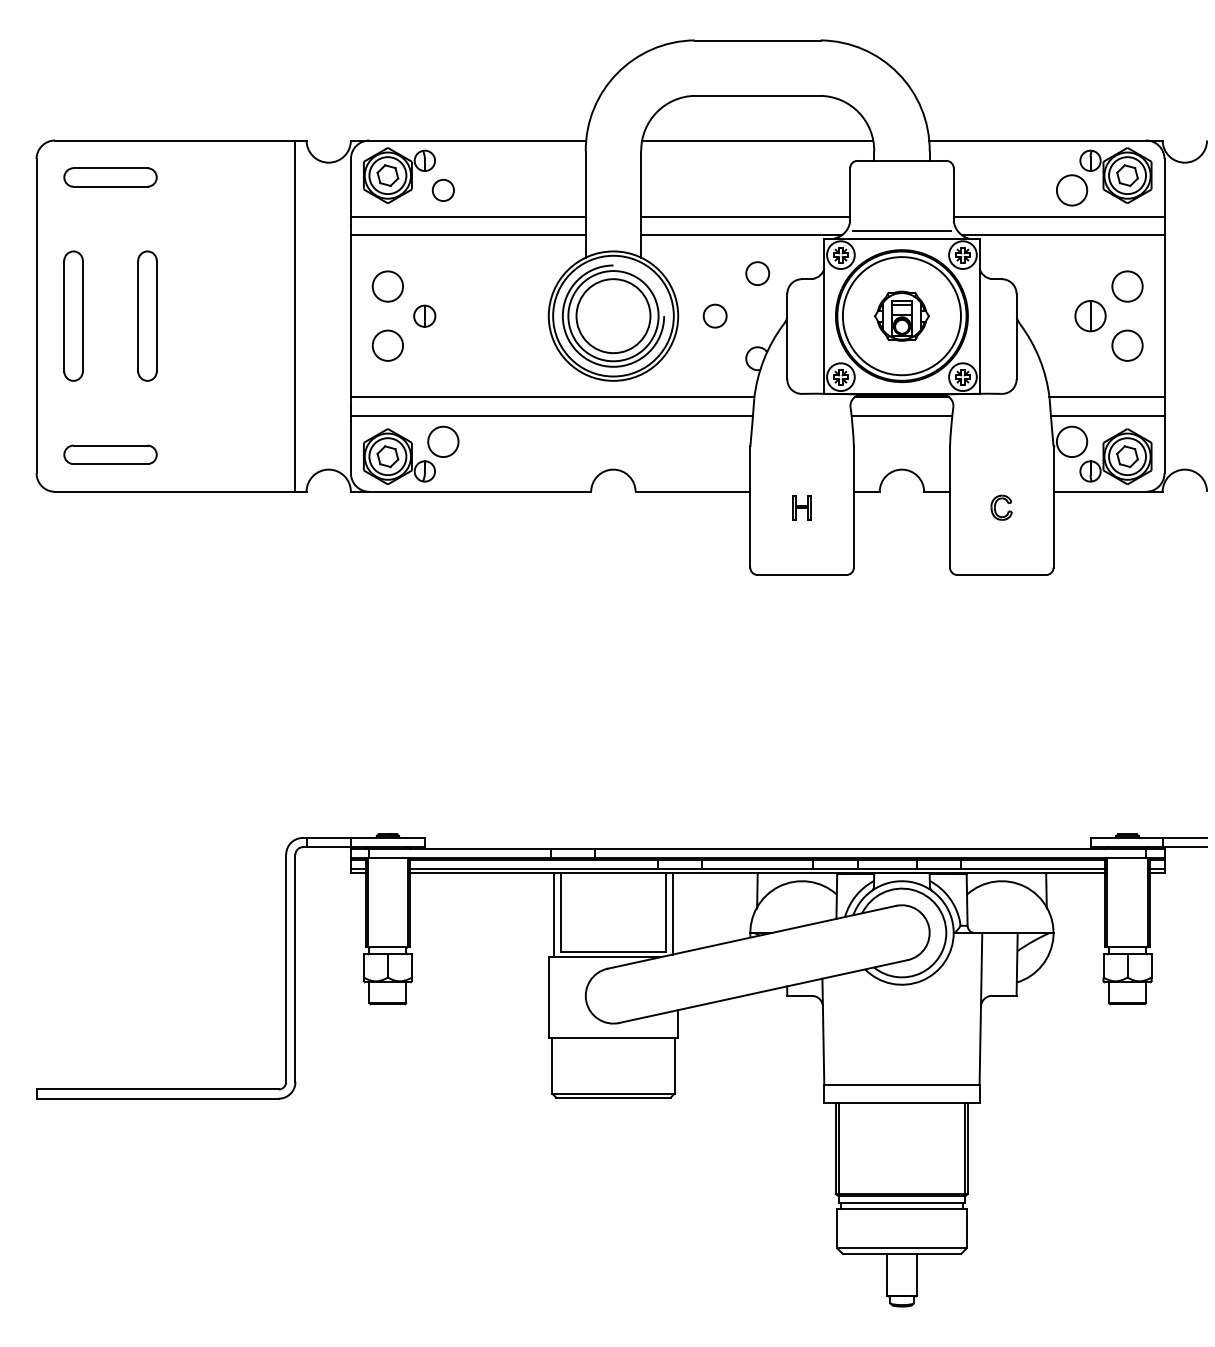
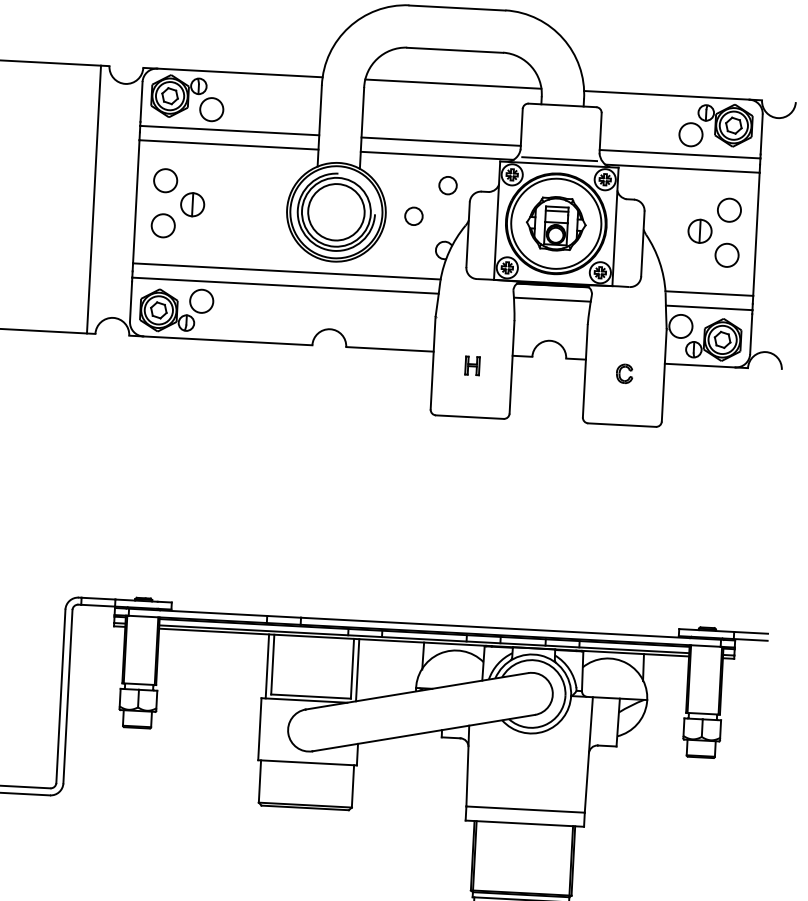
circle: (443, 190) -> (211, 109), size x1.43
part: (424, 316) -> (192, 204), size x1.43
part: (901, 316) -> (555, 224), size x1.43

